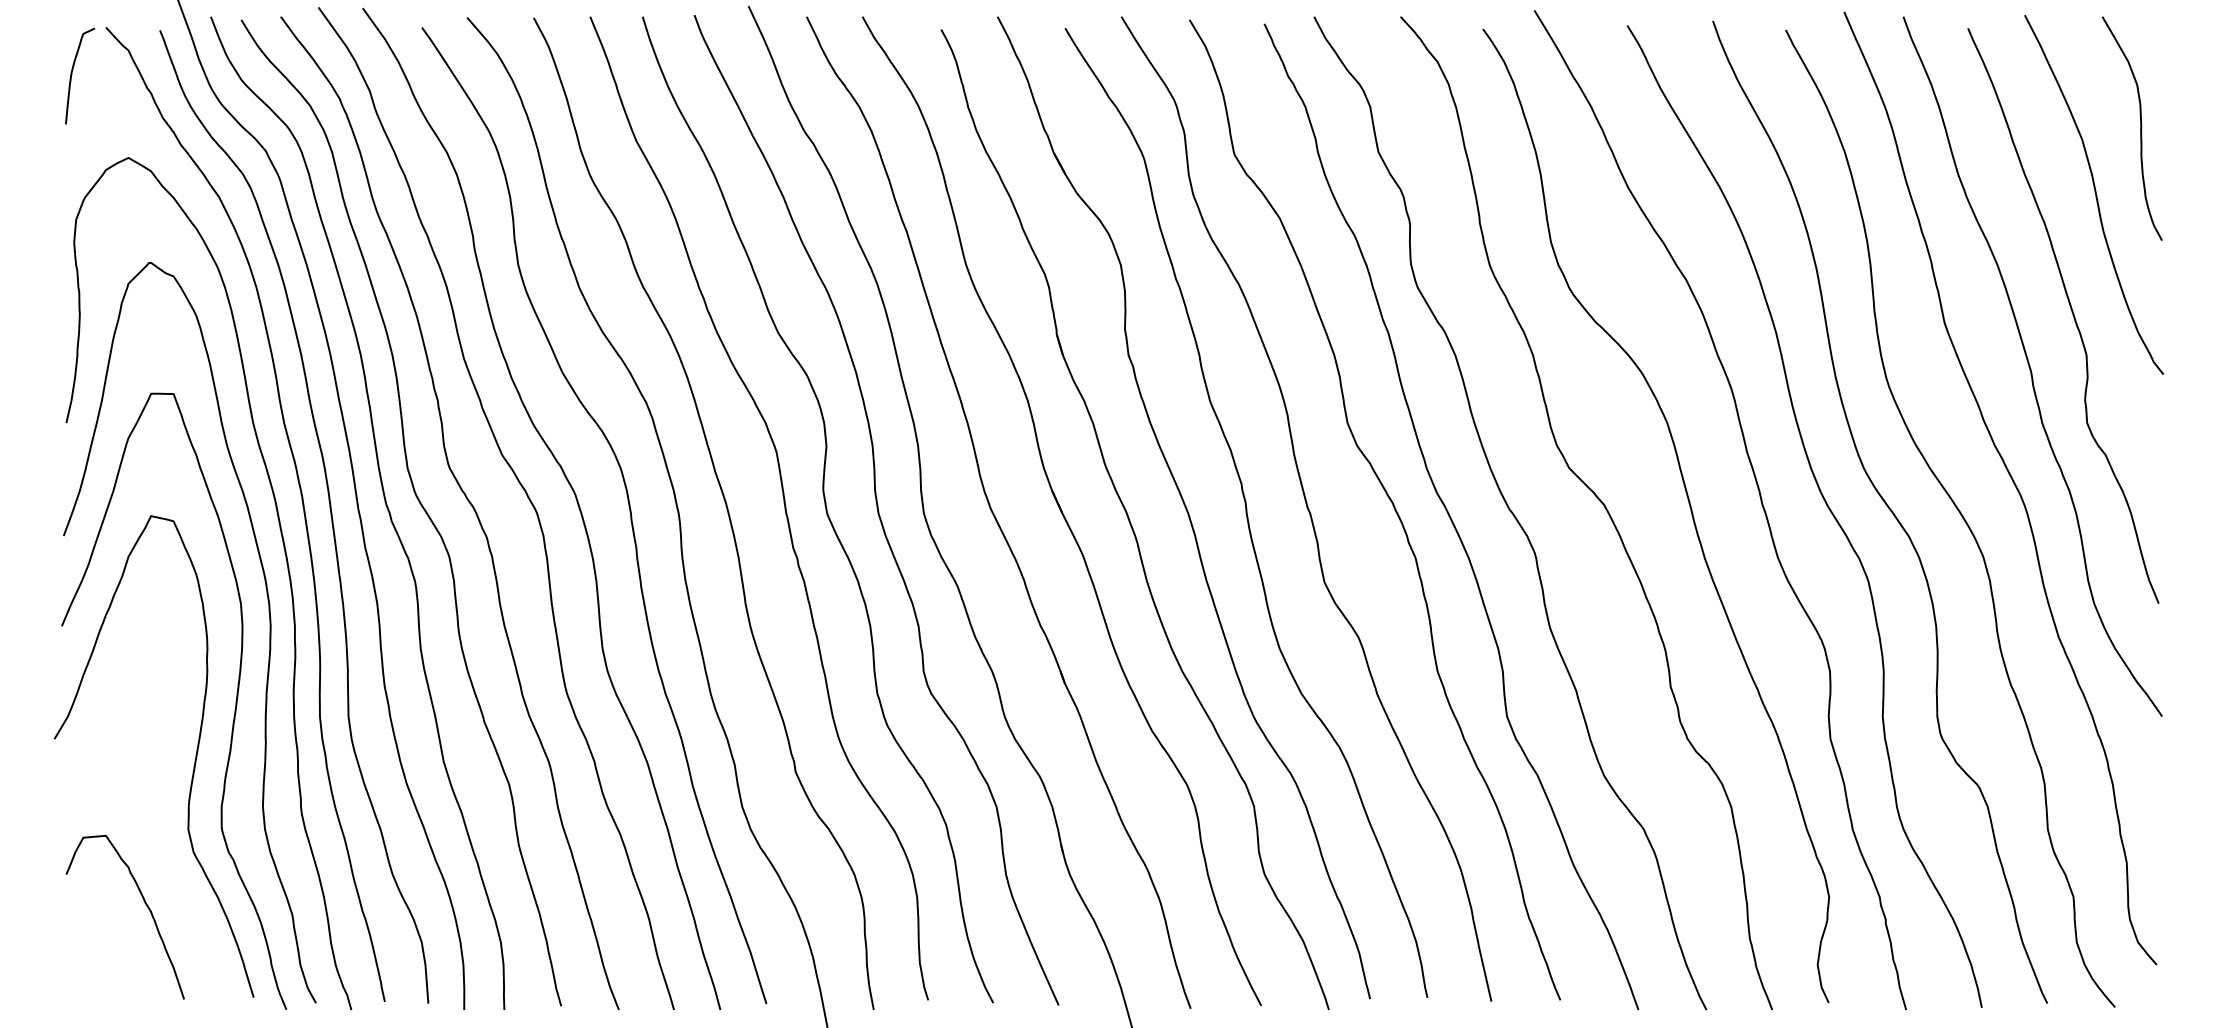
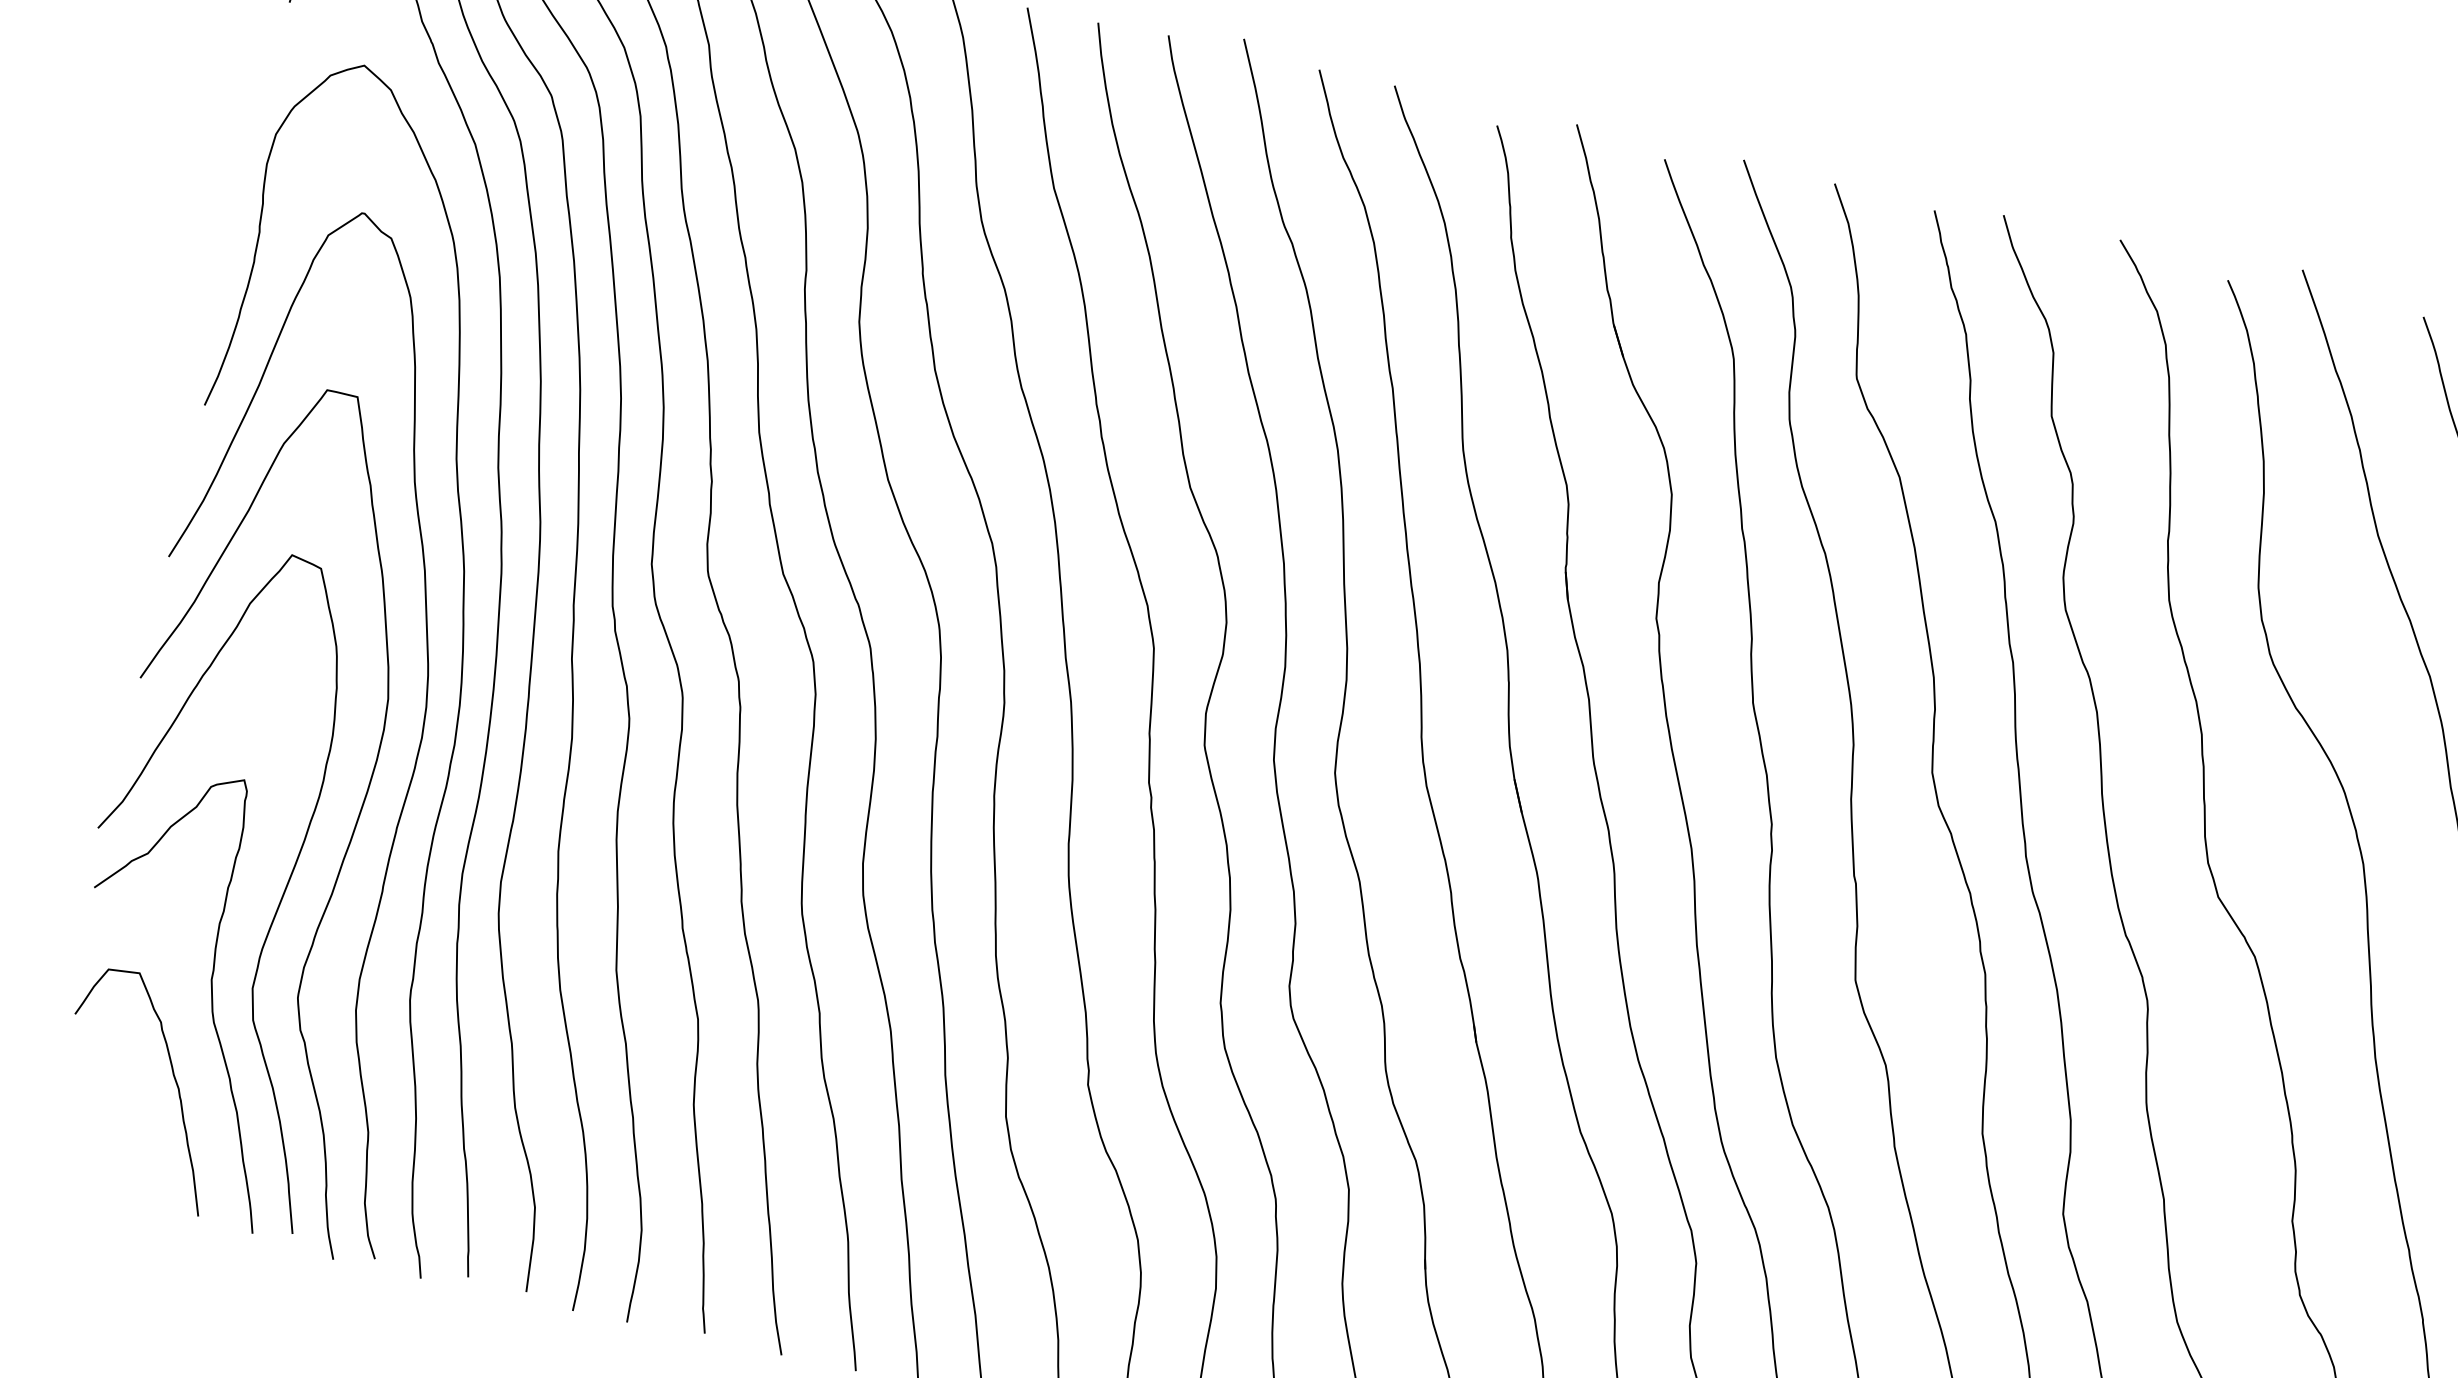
curve: (158, 836) -> (210, 989), added

